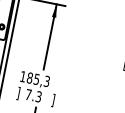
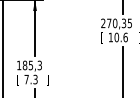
text: (17, 92) -> (17, 79), ] -> [

